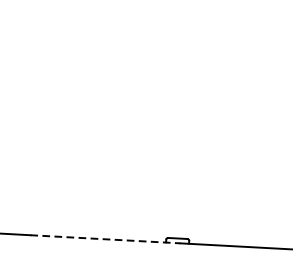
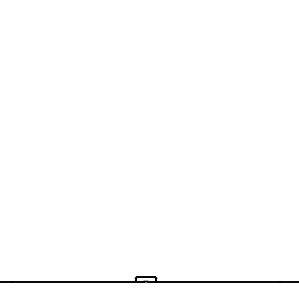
line: (102, 239) -> (77, 281), dashed -> solid

